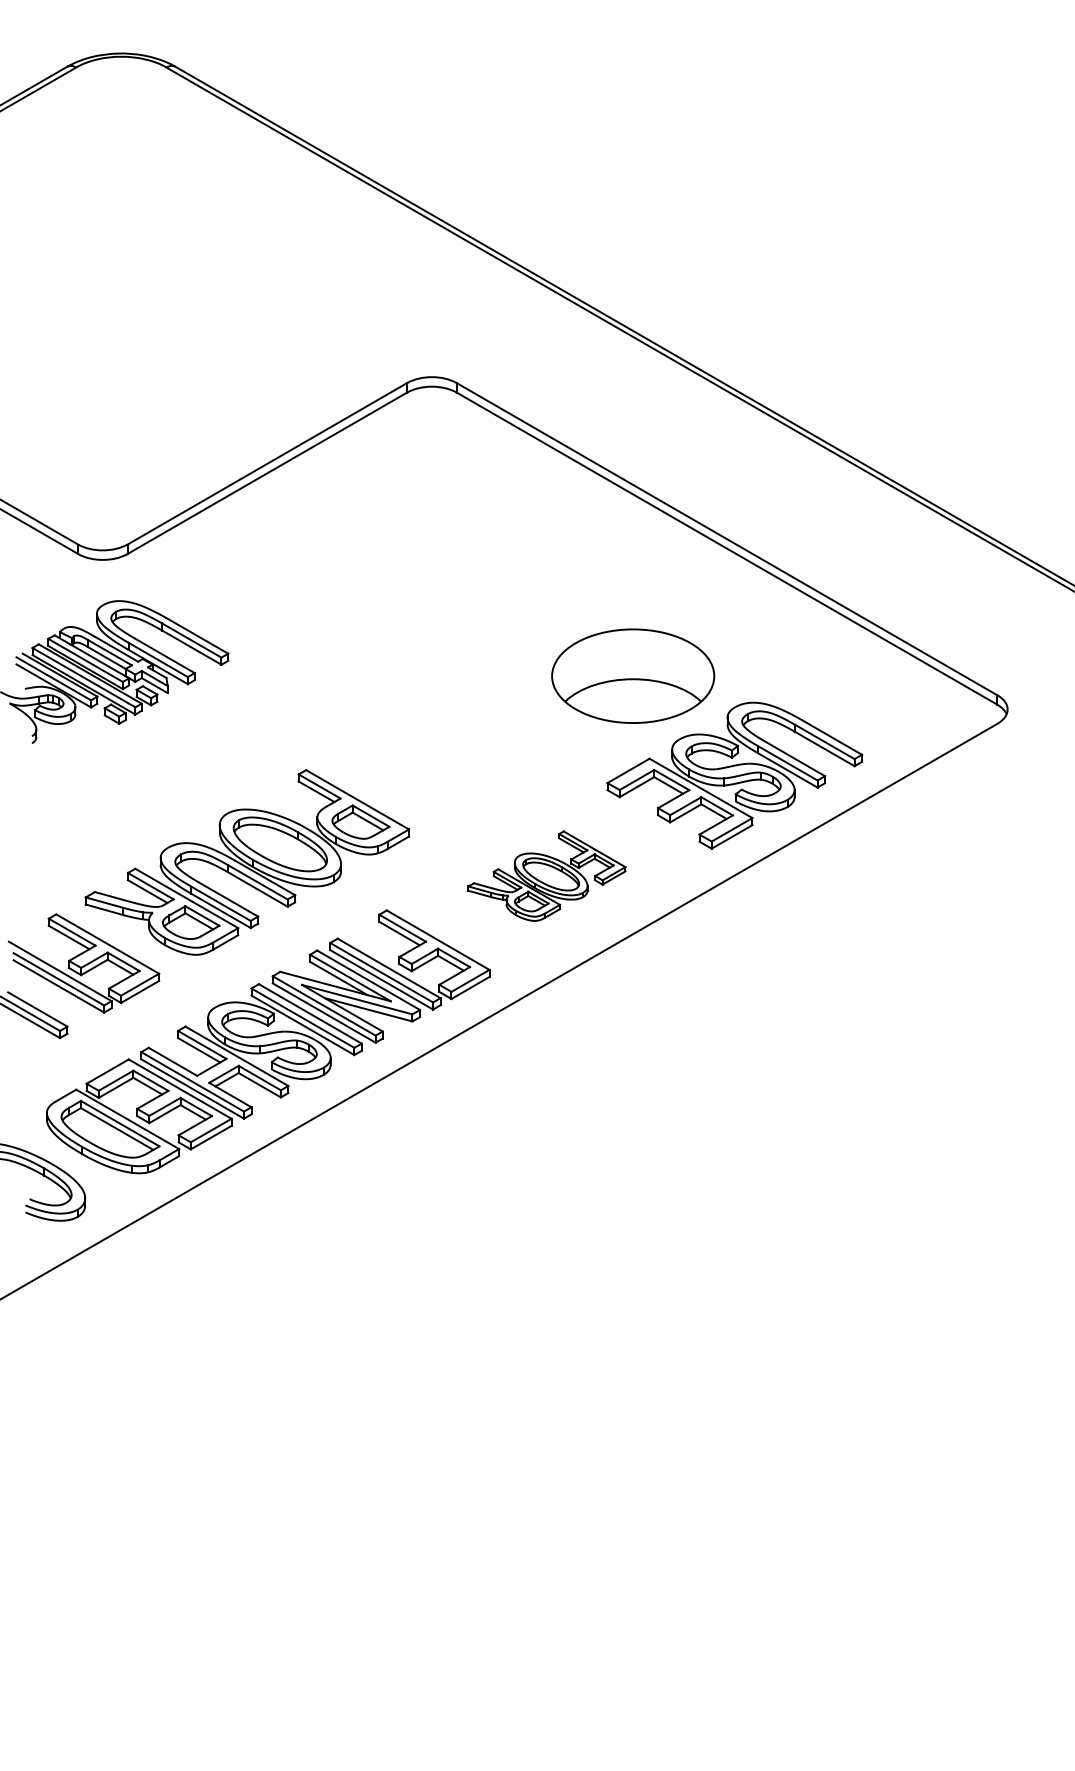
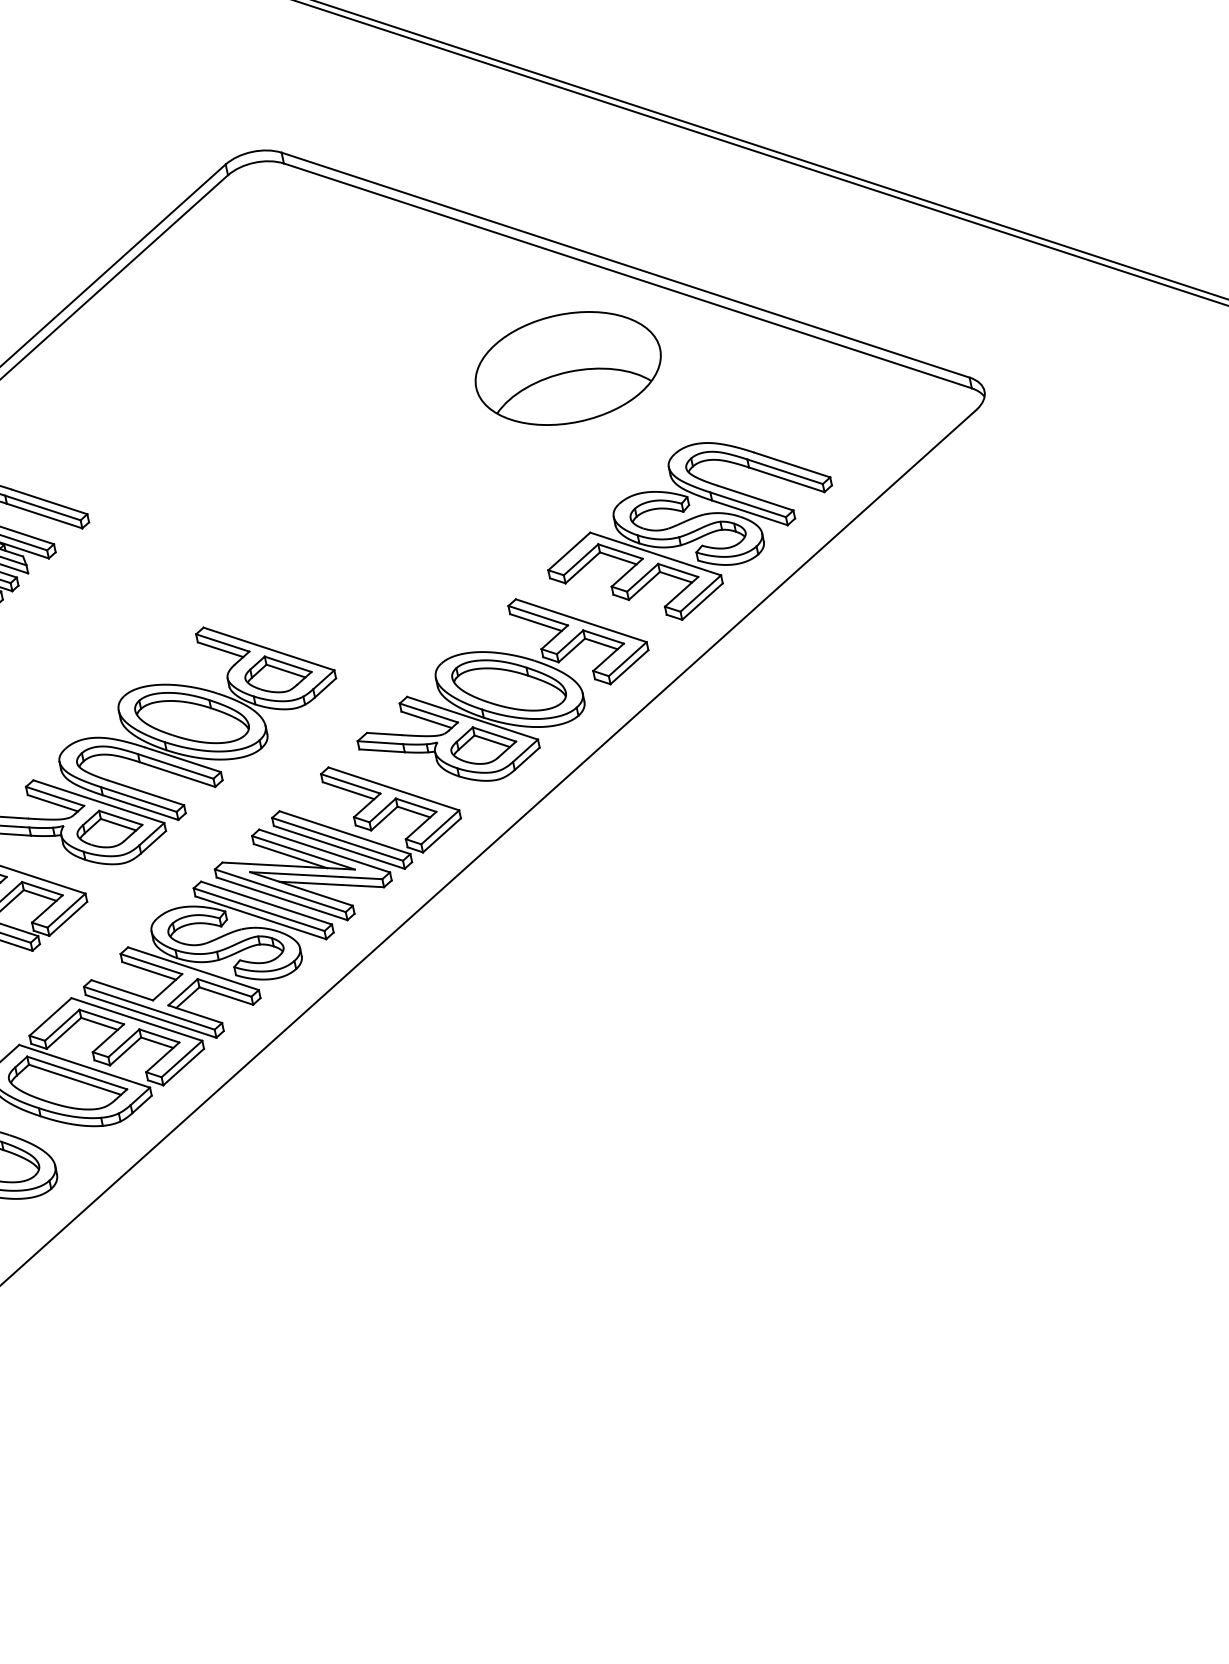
part: (633, 675) -> (568, 367), moved
part: (546, 875) -> (501, 689), size x1.67

